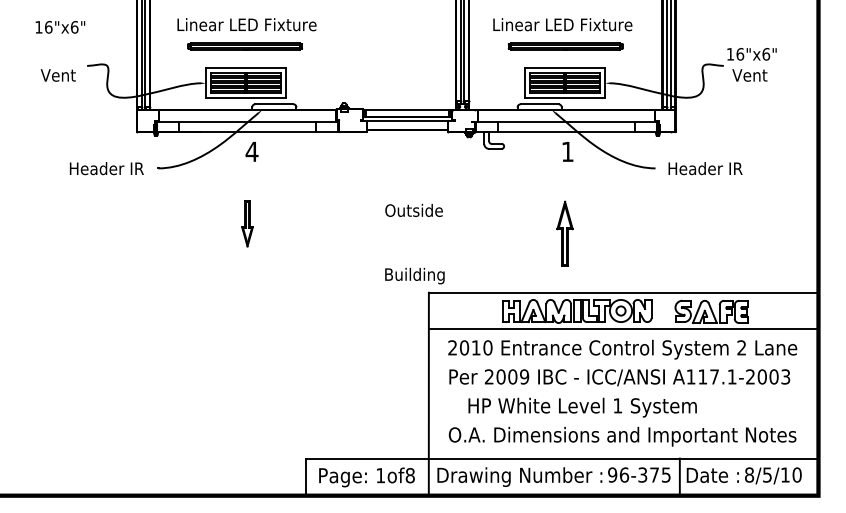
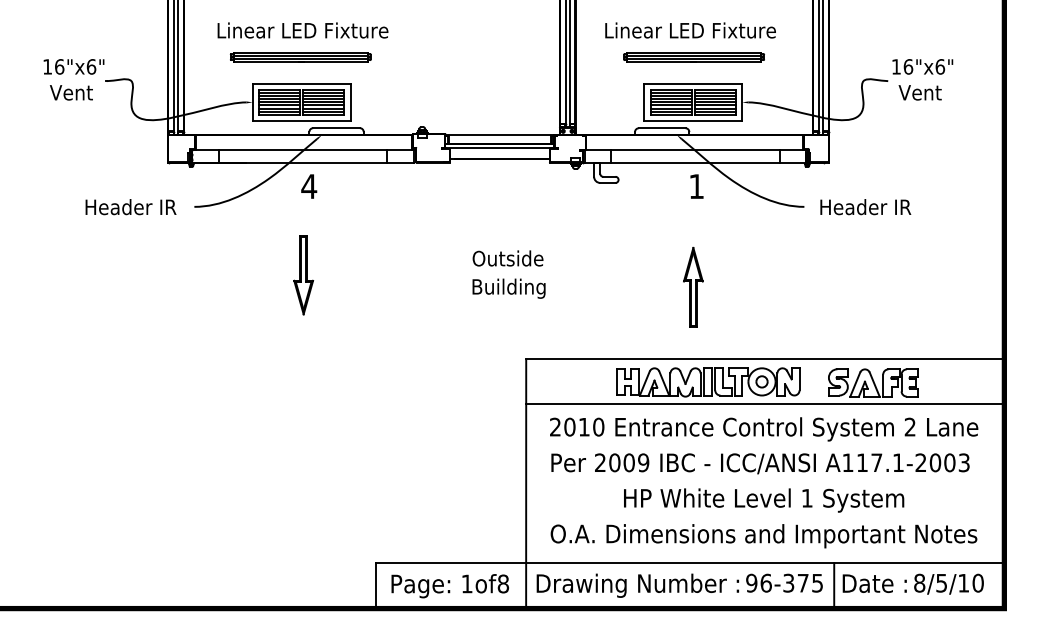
text: (60, 27) -> (74, 67), moved
part: (247, 223) -> (303, 274), size x1.43
text: (414, 275) -> (508, 287), moved
text: (582, 407) -> (763, 500), moved

